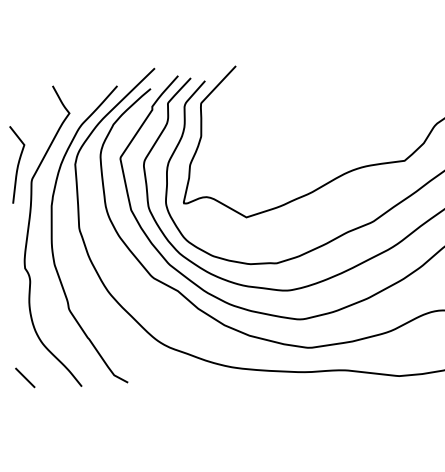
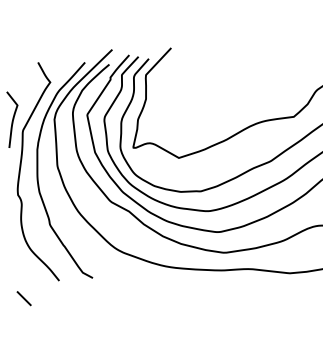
line: (24, 377) -> (23, 298), moved

